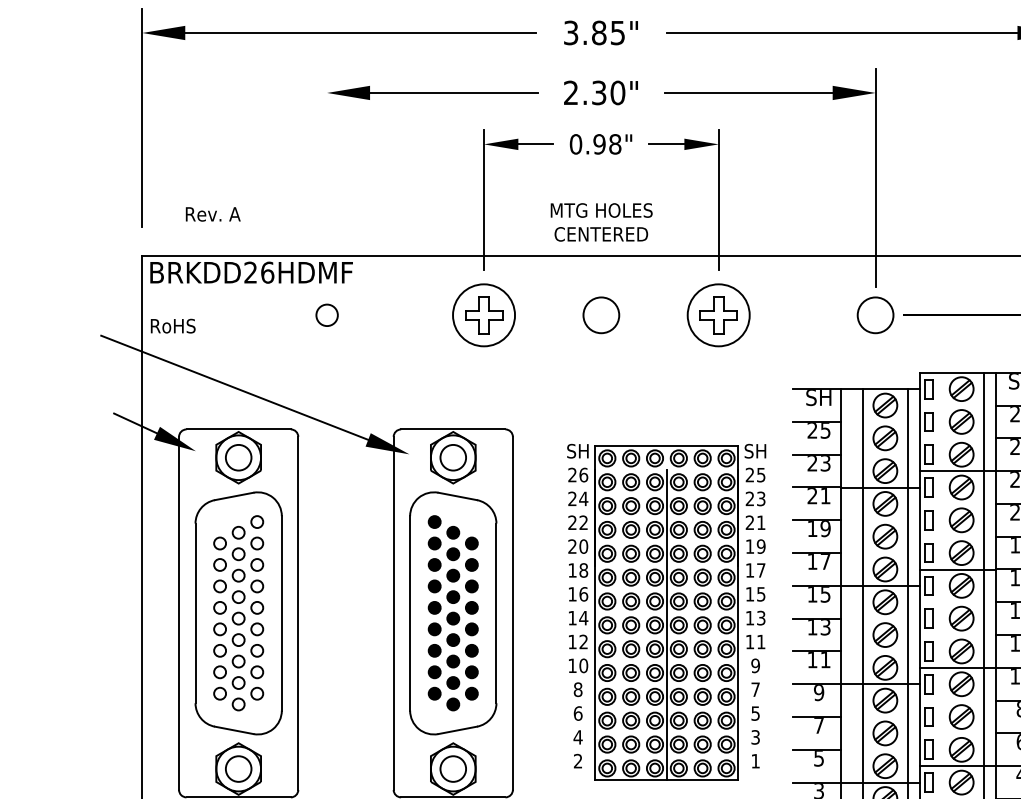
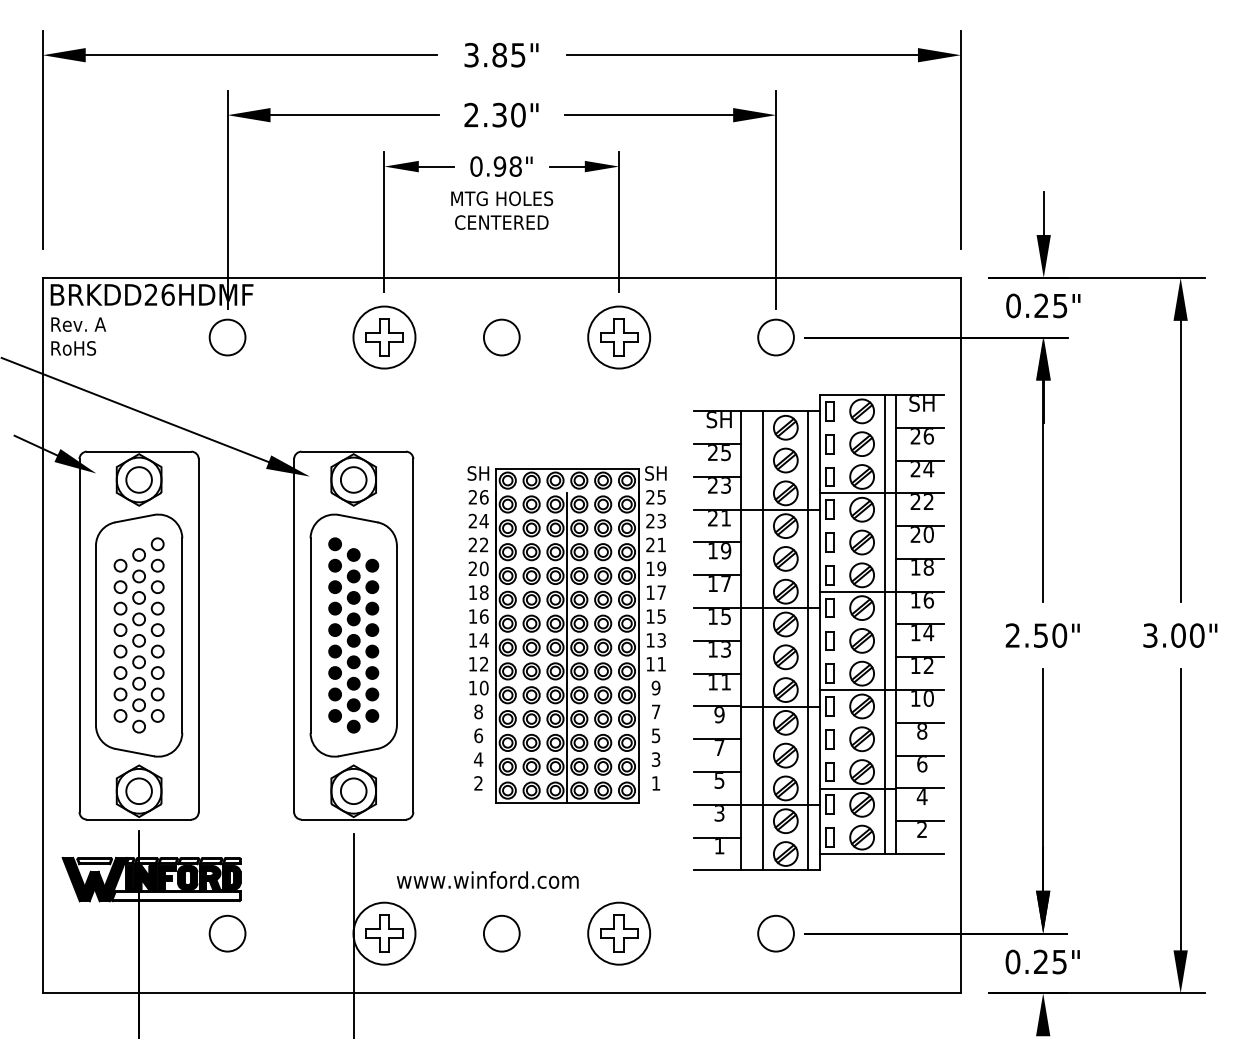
line: (327, 177) -> (227, 199), added
text: (213, 214) -> (78, 324), moved
text: (602, 222) -> (502, 210), moved
circle: (327, 315) -> (227, 337), size x1.67

